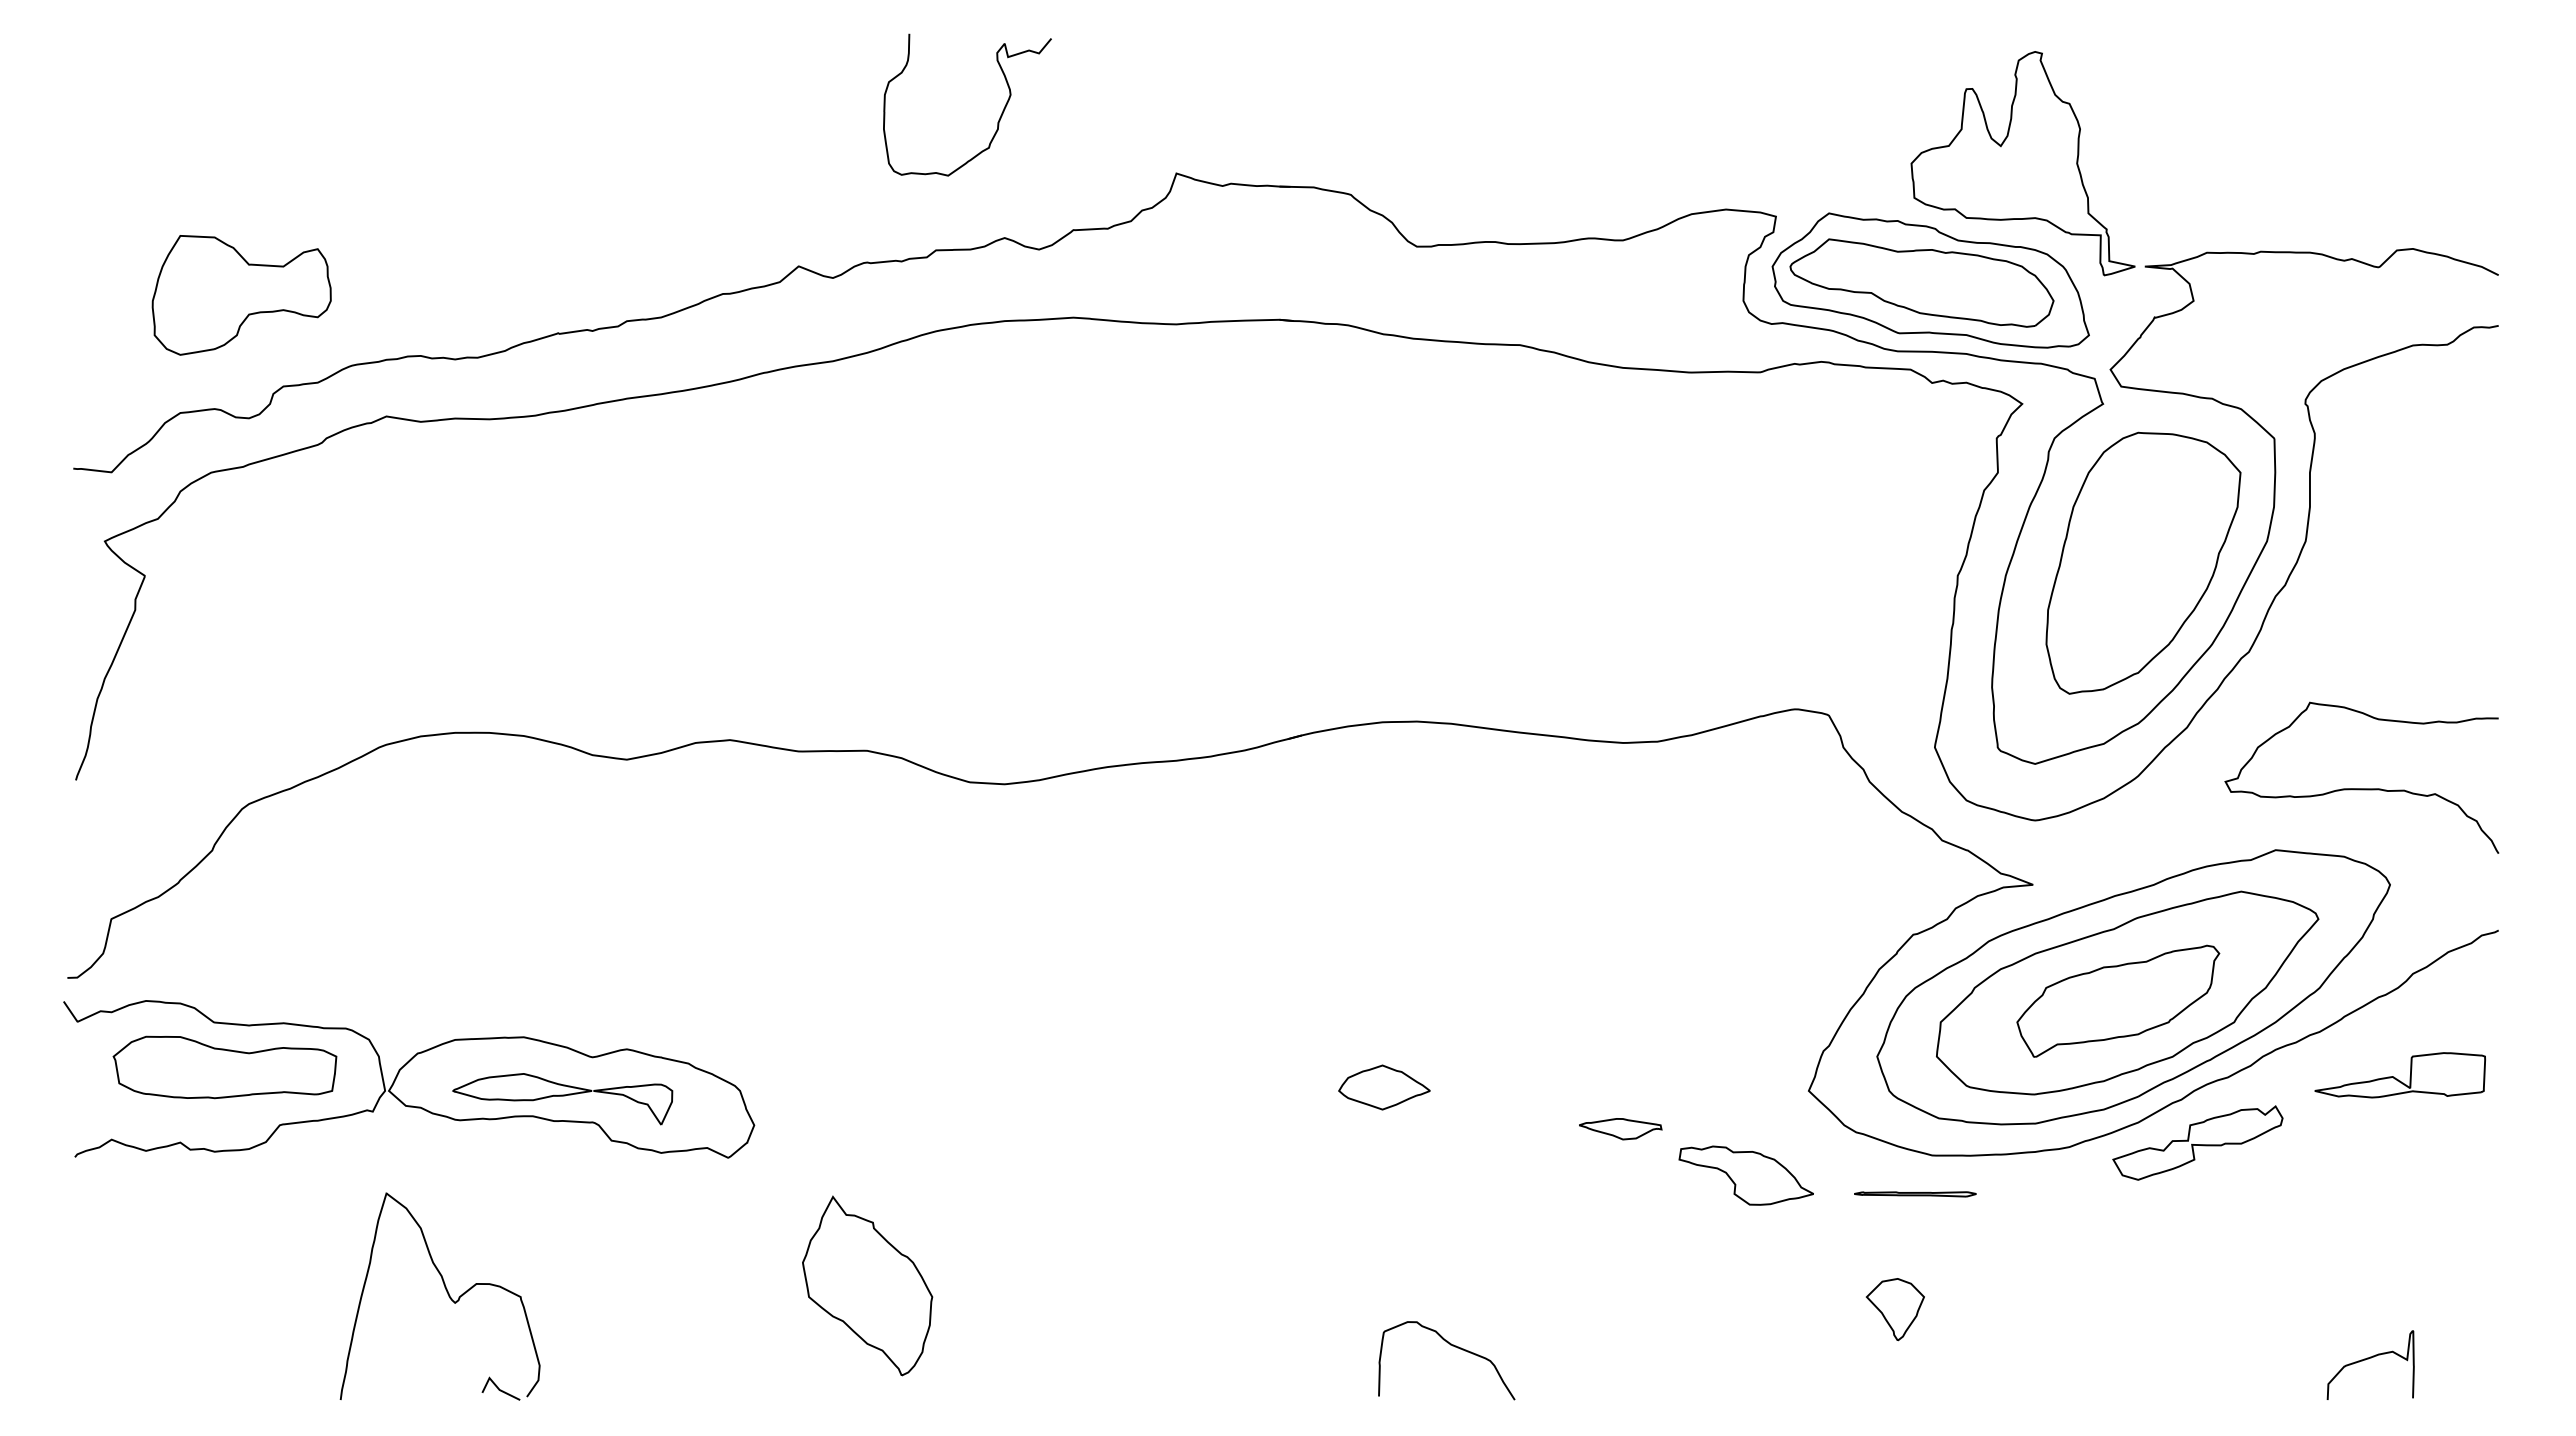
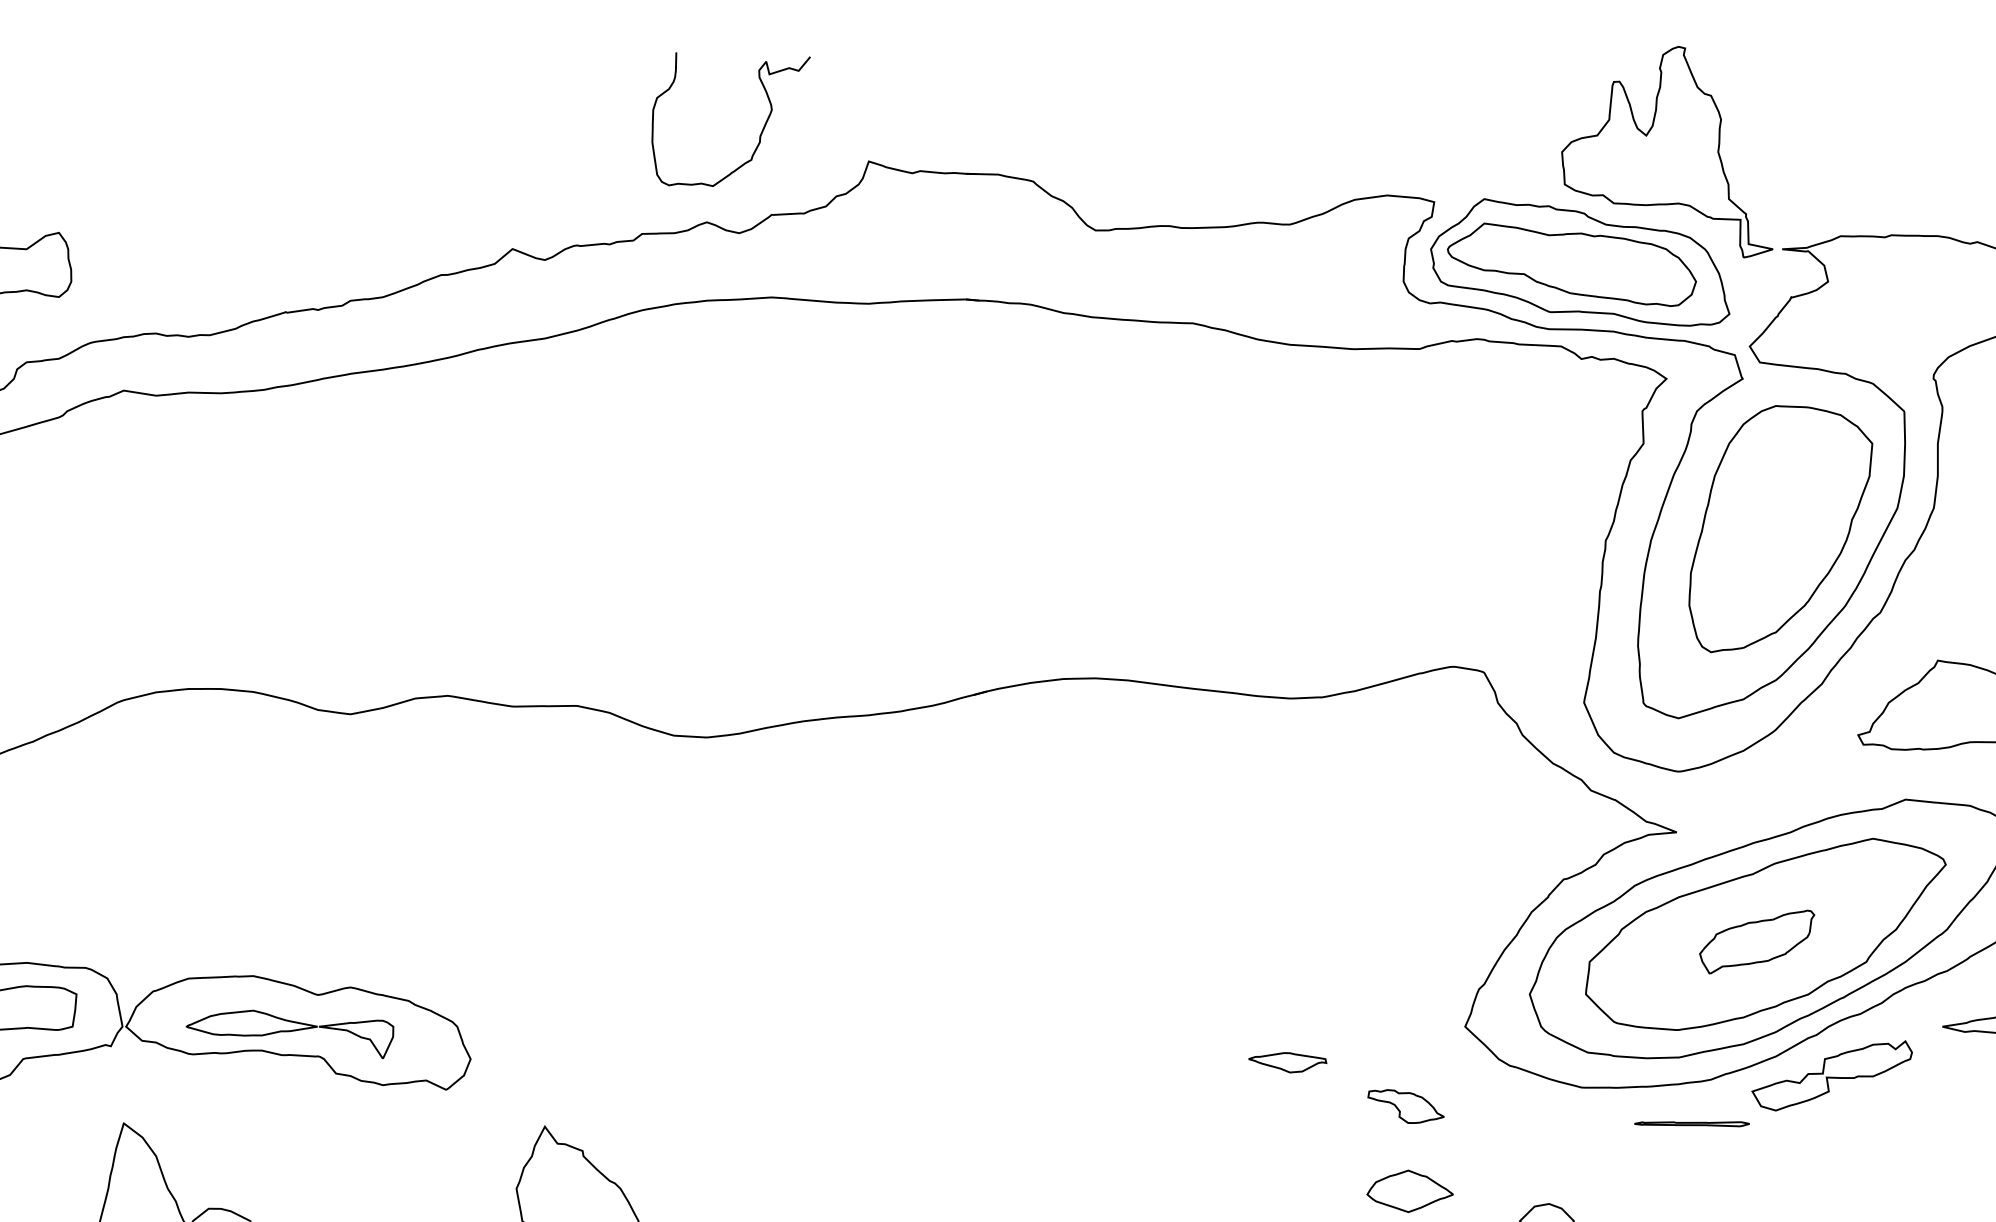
curve: (998, 119) -> (760, 133), moved
part: (2118, 1000) -> (1757, 941), size x0.6
part: (1384, 1087) -> (1410, 1191), moved
part: (1745, 1175) -> (1405, 1106), size x0.6
part: (1915, 1194) -> (1692, 1124), moved

